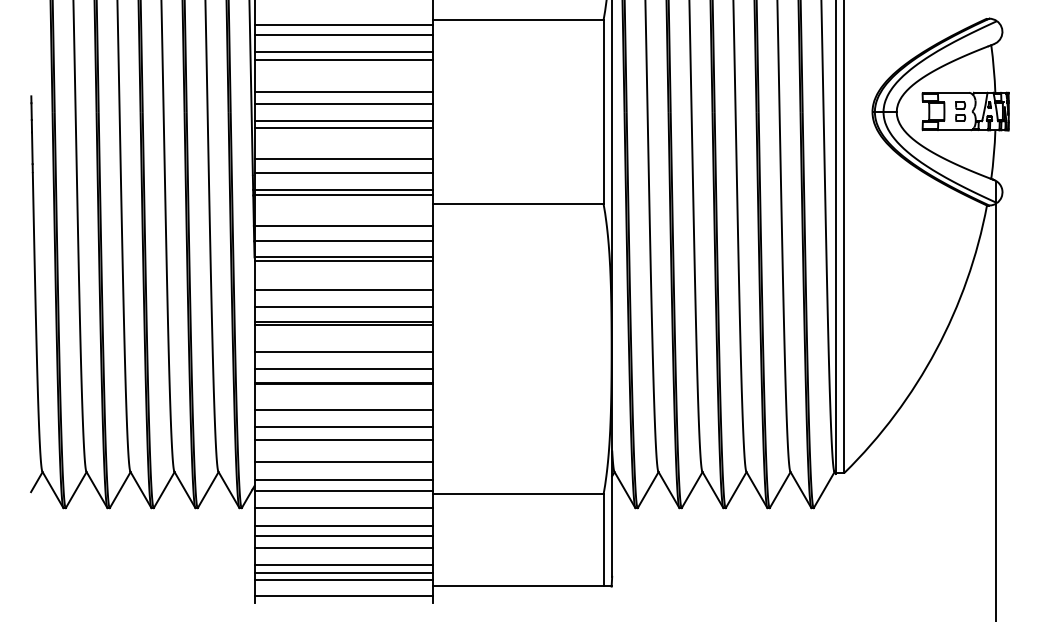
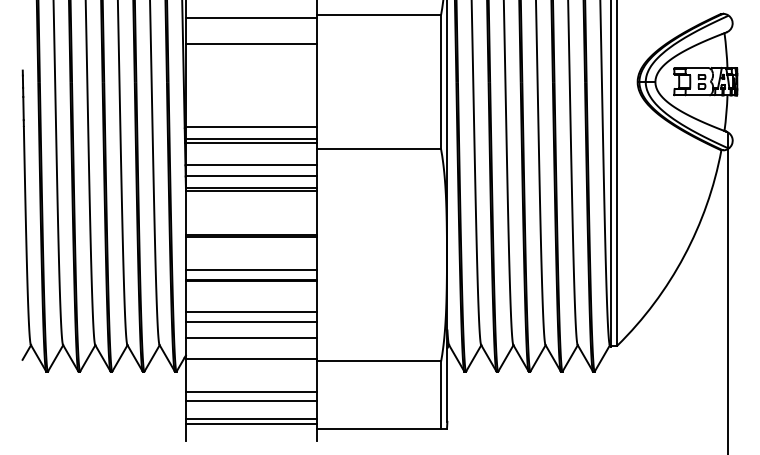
line: (343, 35) -> (250, 26), removed
line: (343, 52) -> (250, 38), removed
line: (343, 91) -> (250, 67), removed
line: (343, 104) -> (250, 76), removed
line: (343, 120) -> (250, 88), removed
line: (343, 127) -> (250, 93), removed
line: (343, 159) -> (250, 116), removed
line: (343, 290) -> (250, 212), removed
line: (343, 306) -> (250, 224), removed
line: (343, 352) -> (250, 257), removed
line: (343, 409) -> (250, 299), removed
line: (343, 479) -> (250, 350), removed
line: (343, 508) -> (250, 371), removed
line: (343, 525) -> (250, 384), removed
line: (343, 565) -> (250, 413), removed
line: (343, 596) -> (250, 436), removed

